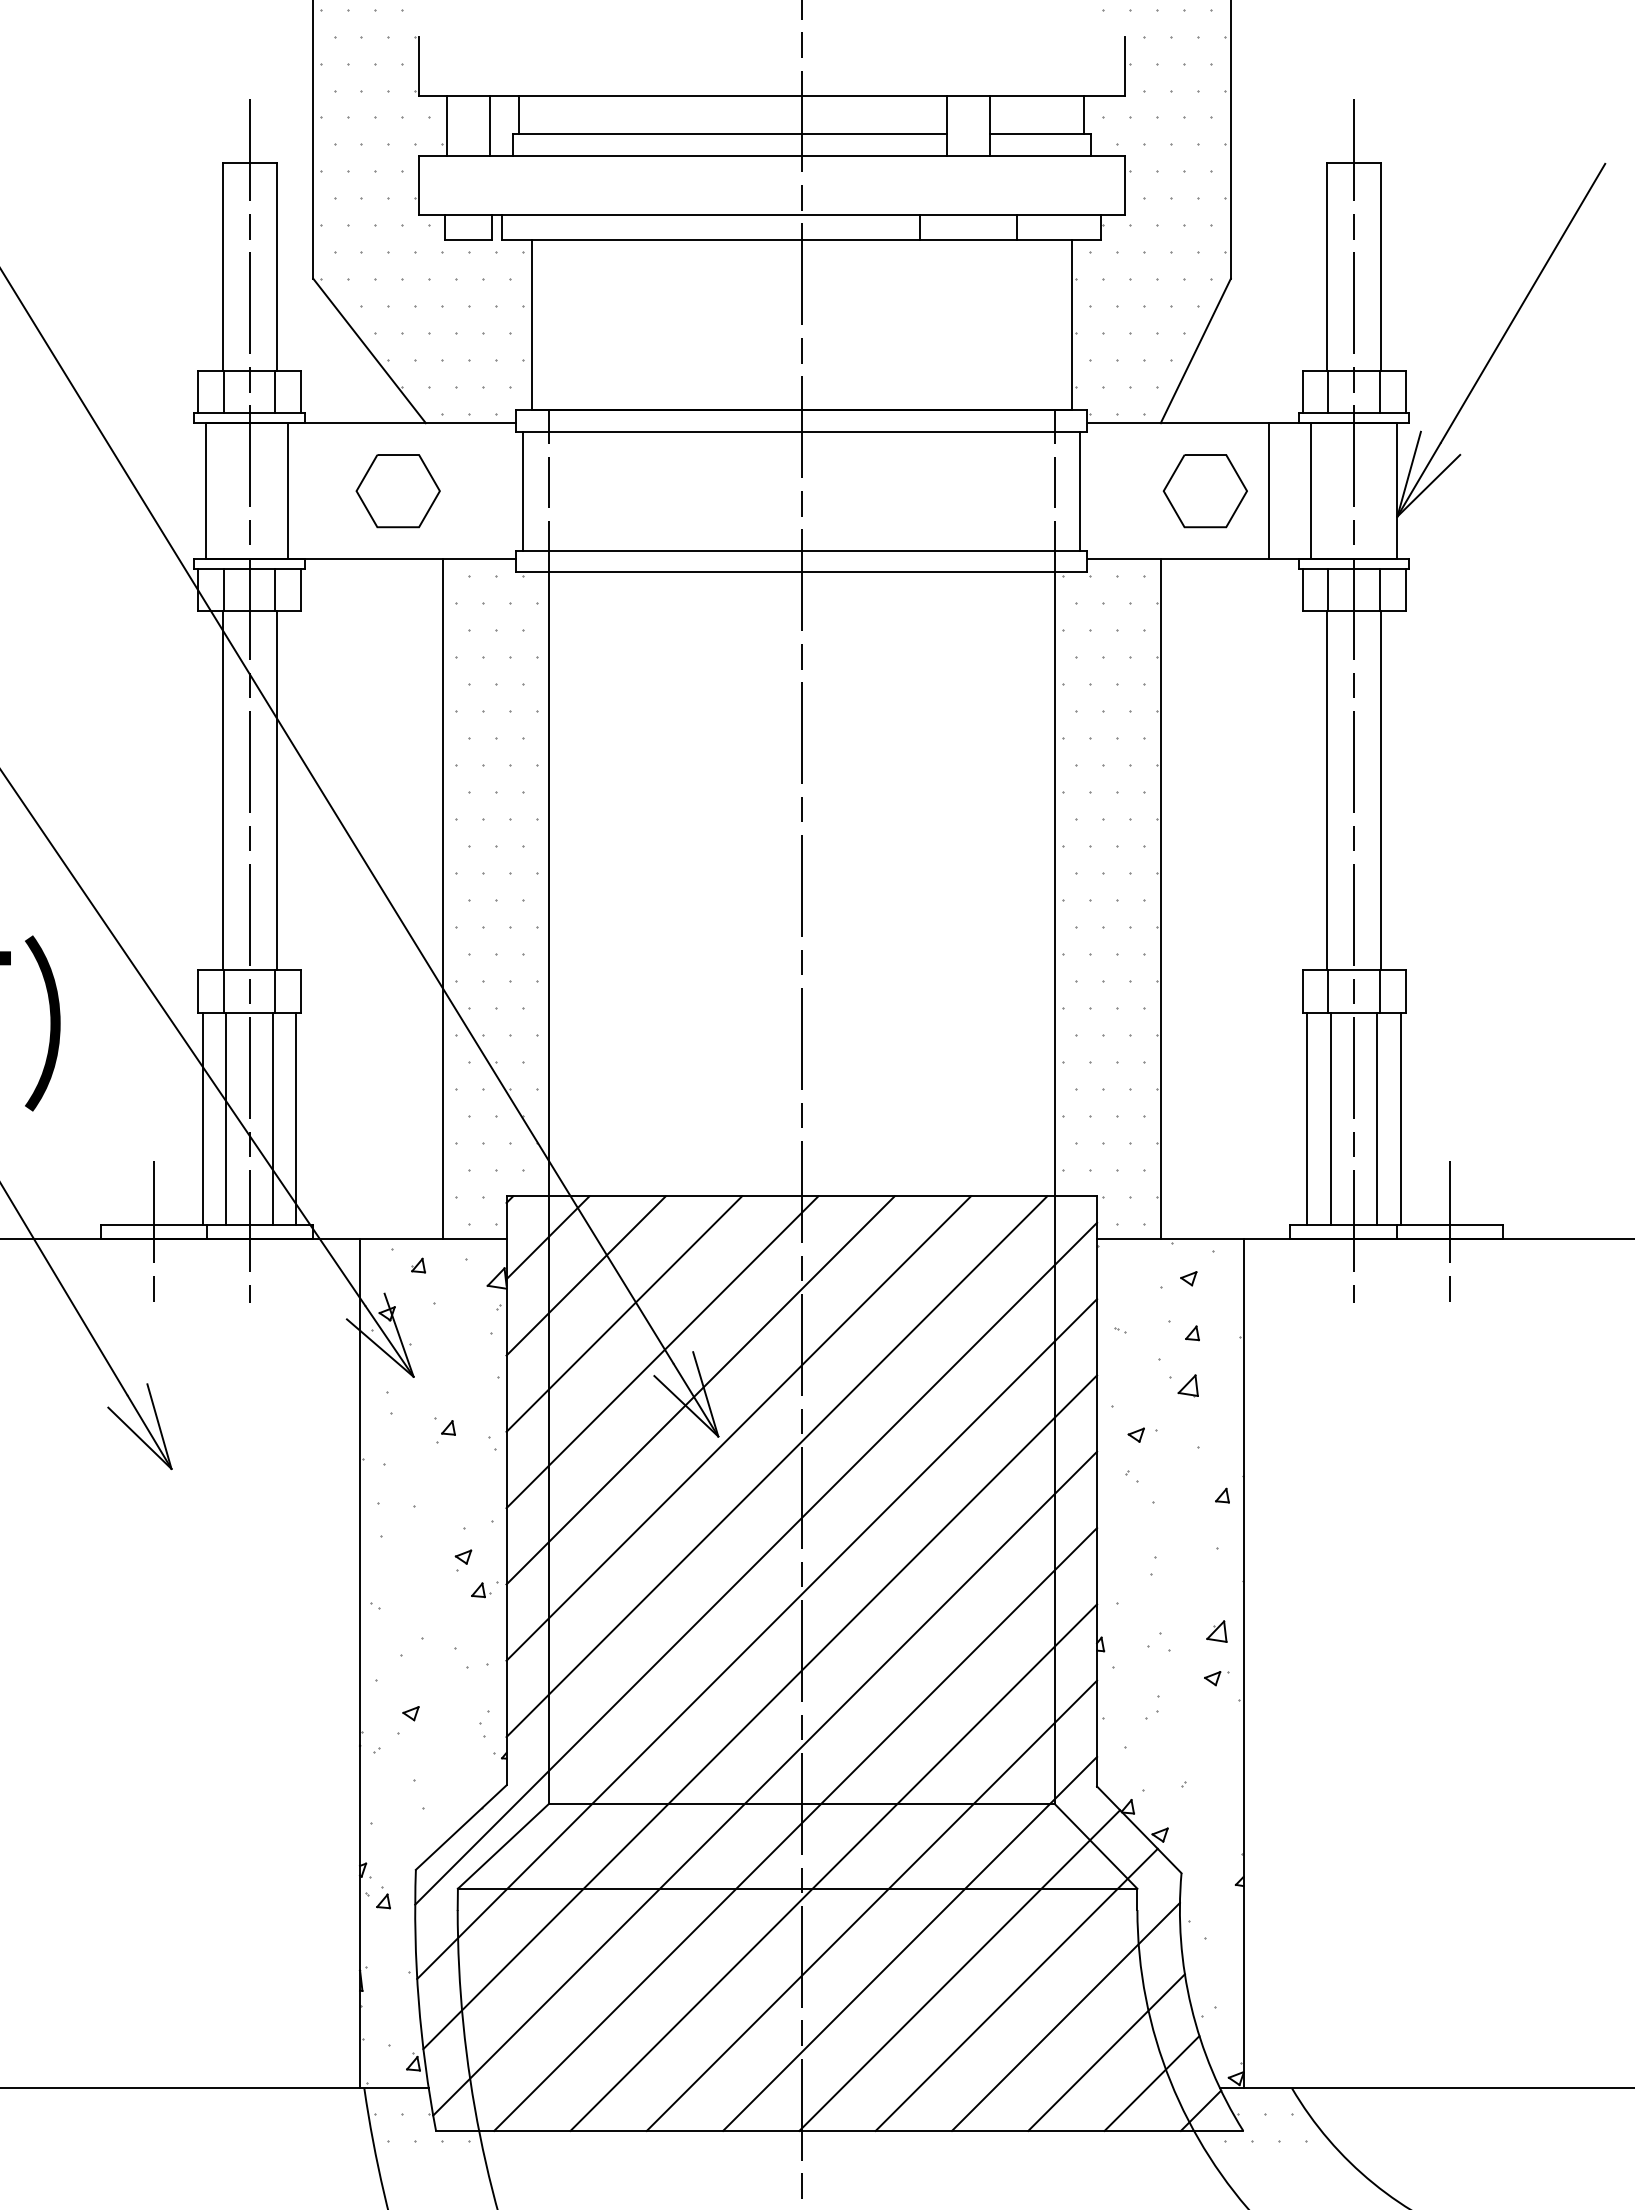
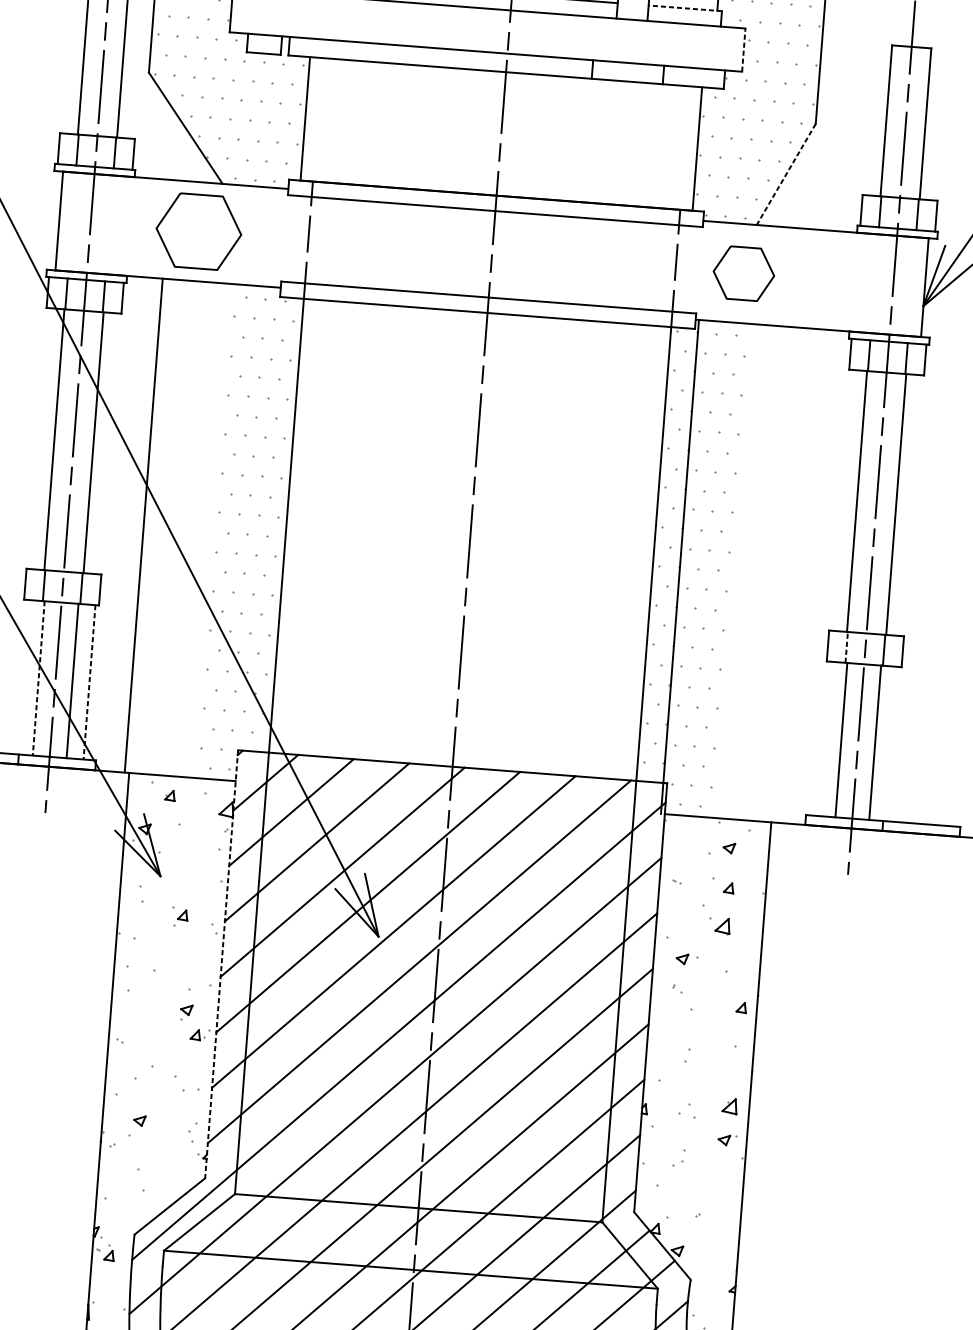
line: (1039, 134) -> (684, 8), solid -> dashed
line: (1124, 185) -> (743, 50), solid -> dashed
line: (1195, 351) -> (785, 174), solid -> dashed
line: (523, 490) -> (289, 238), removed
line: (1080, 490) -> (694, 269), removed
line: (287, 491) -> (118, 225), removed
part: (397, 491) -> (198, 232), size x1.4
part: (1204, 491) -> (743, 273), moved
line: (1269, 491) -> (831, 280), removed
line: (1310, 491) -> (861, 283), removed
line: (442, 898) -> (143, 525), moved
line: (1160, 898) -> (679, 566), moved
line: (1328, 991) -> (846, 647), solid -> dashed
line: (202, 1118) -> (21, 676), removed
line: (1307, 1118) -> (824, 738), removed
line: (1400, 1118) -> (892, 743), removed
line: (226, 1119) -> (38, 678), solid -> dashed
line: (296, 1119) -> (89, 682), solid -> dashed
line: (1449, 1231) -> (921, 828), removed
line: (506, 1490) -> (221, 964), solid -> dashed

